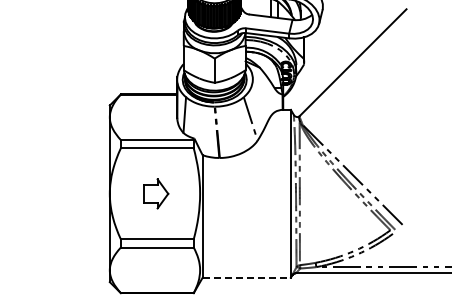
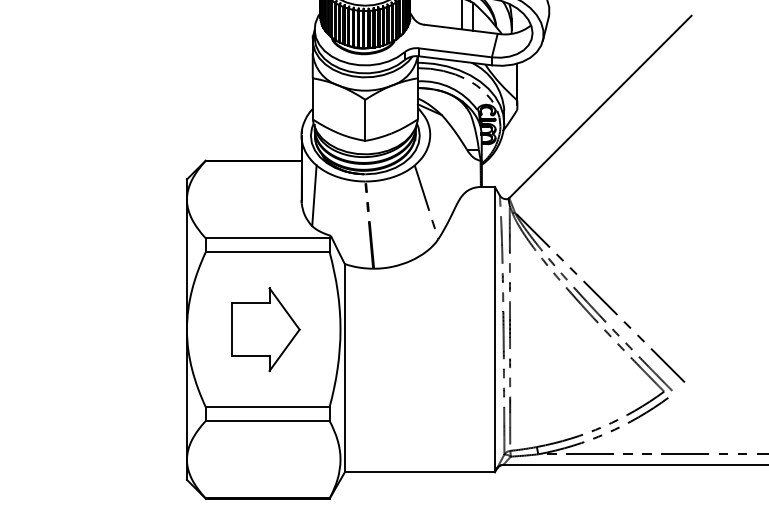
part: (156, 193) -> (266, 329), size x1.67
line: (247, 277) -> (421, 471), dashed -> solid

